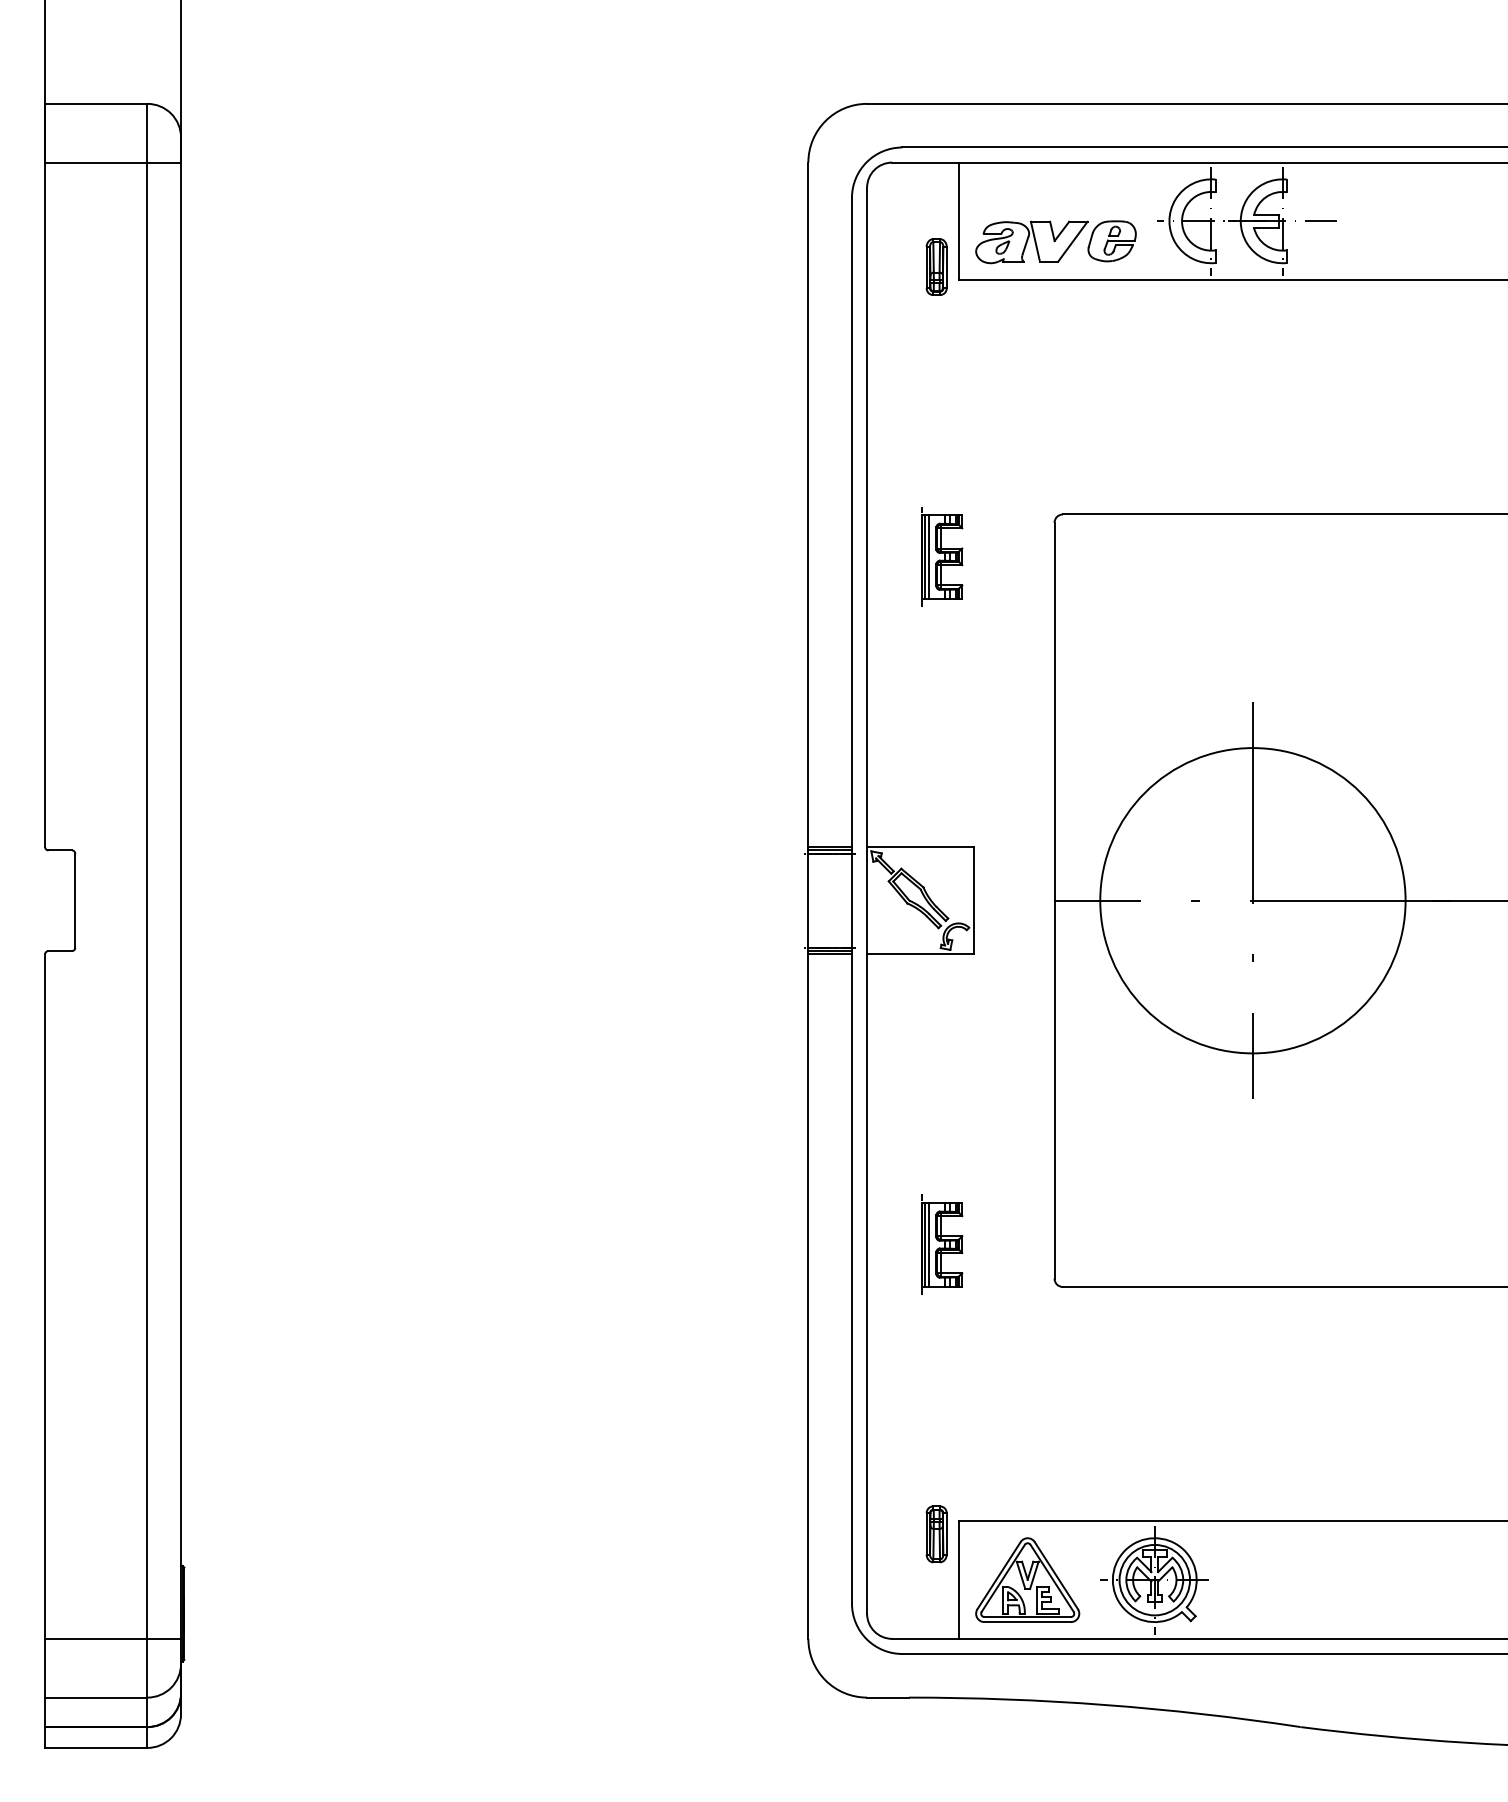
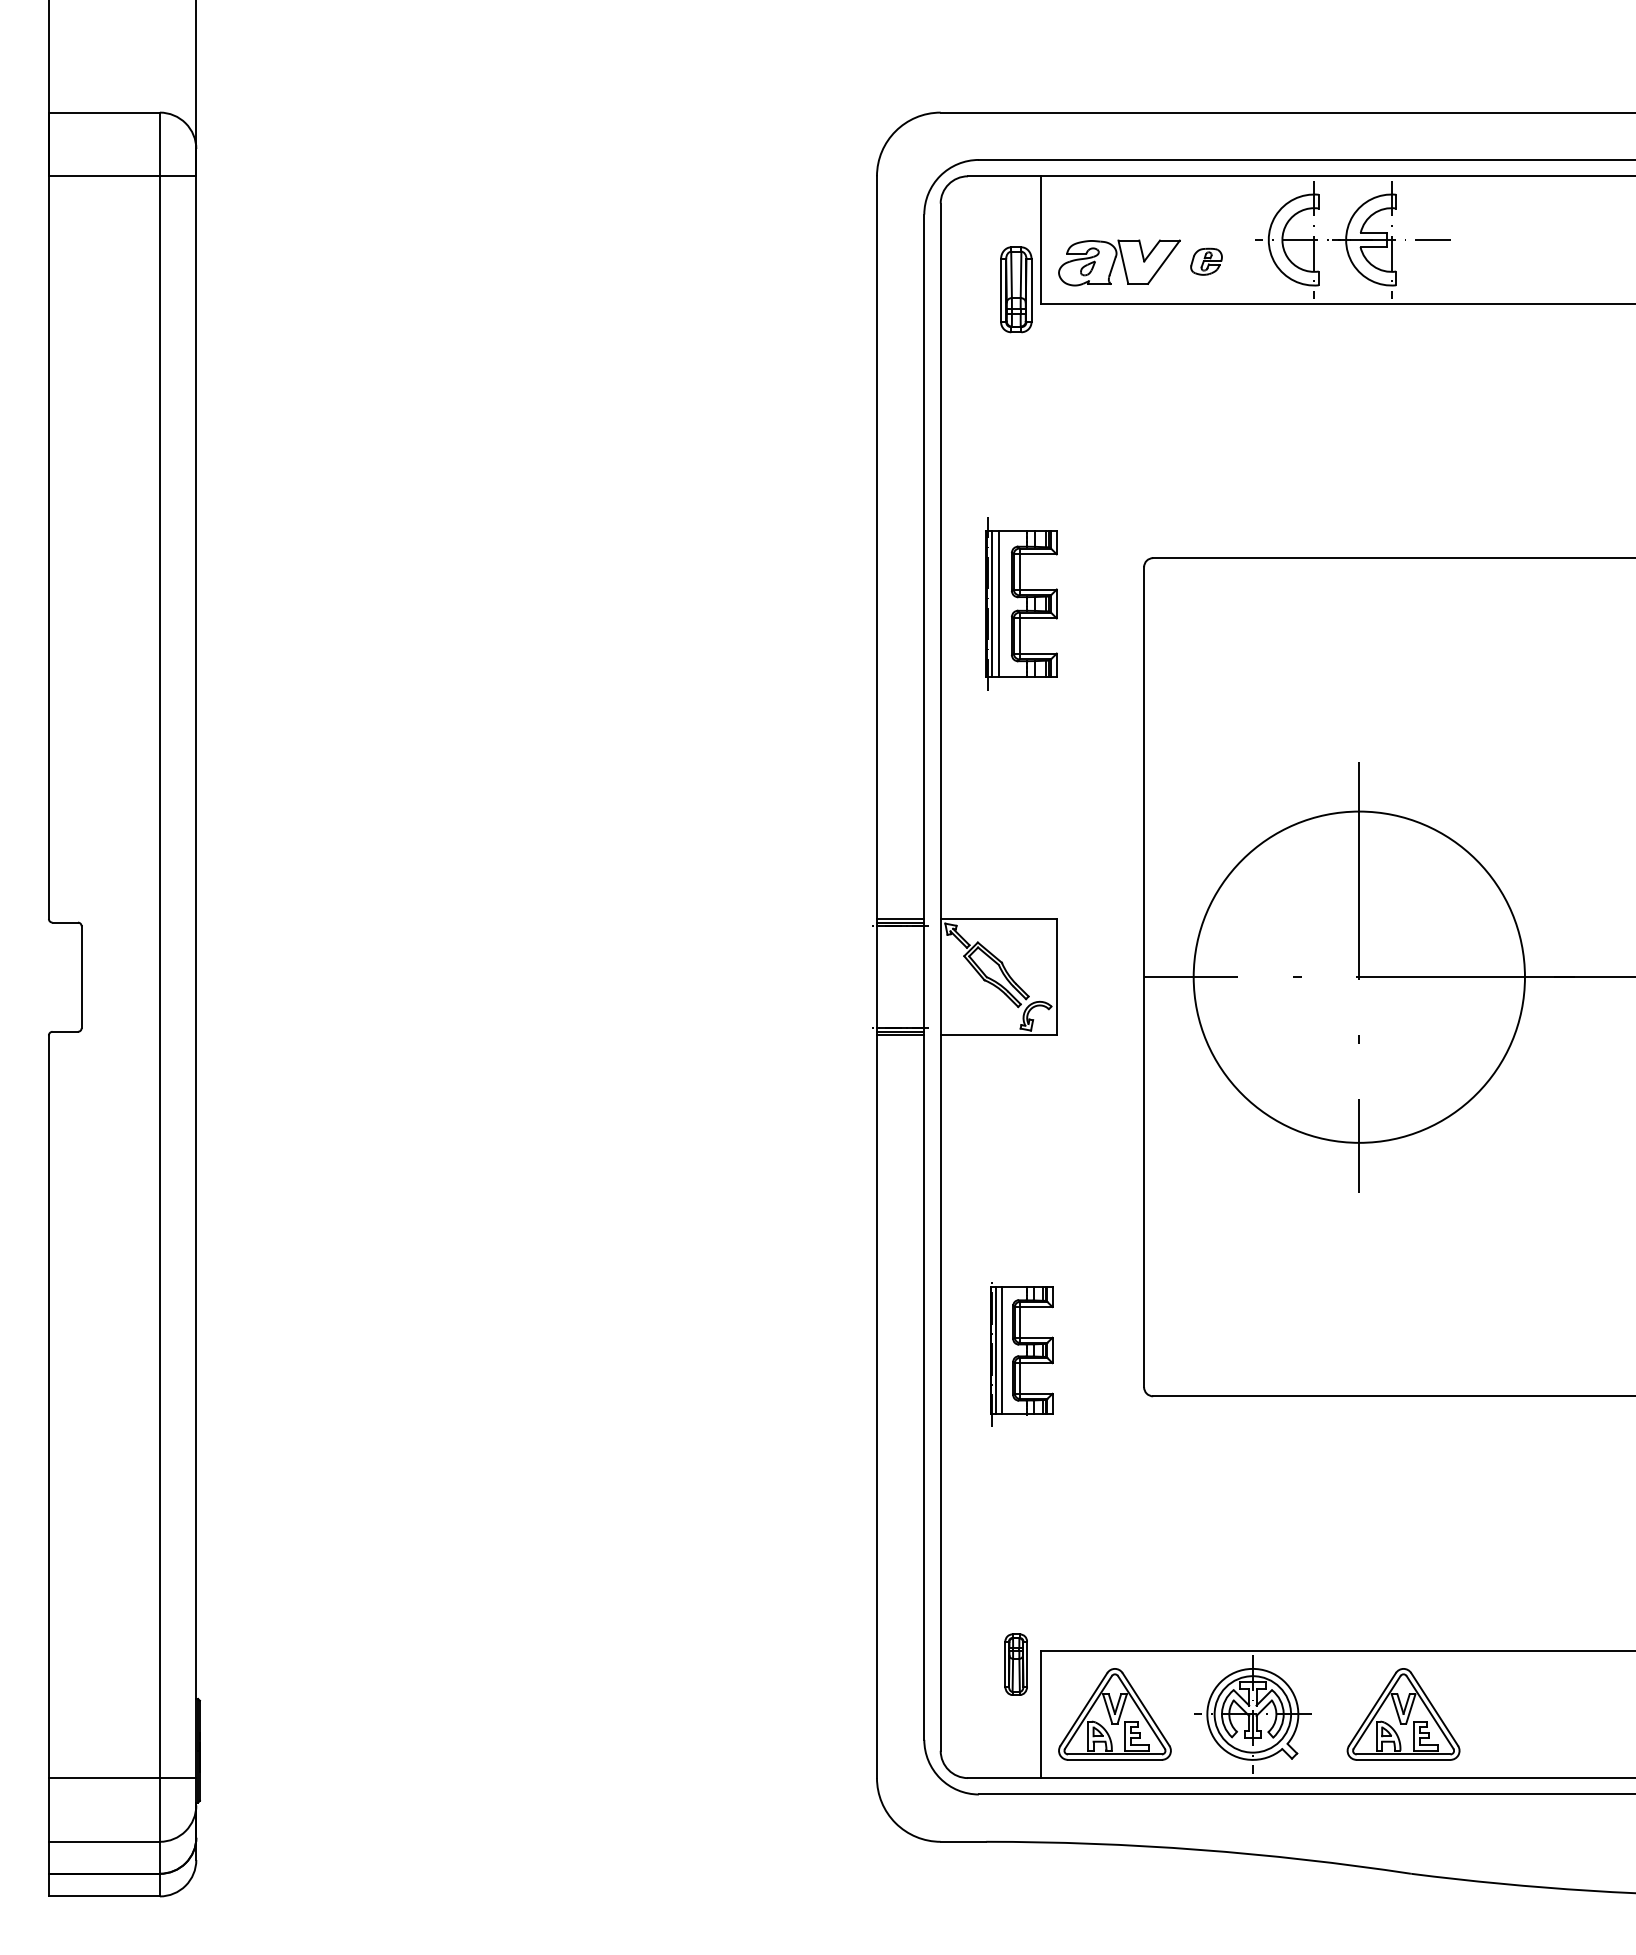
part: (1111, 241) -> (1205, 261), size x0.6
part: (936, 266) -> (1016, 289), size x1.4
part: (942, 556) -> (1022, 603), size x1.6
part: (942, 1244) -> (1022, 1350), size x1.4
part: (1293, 1579) -> (1403, 1713), added

